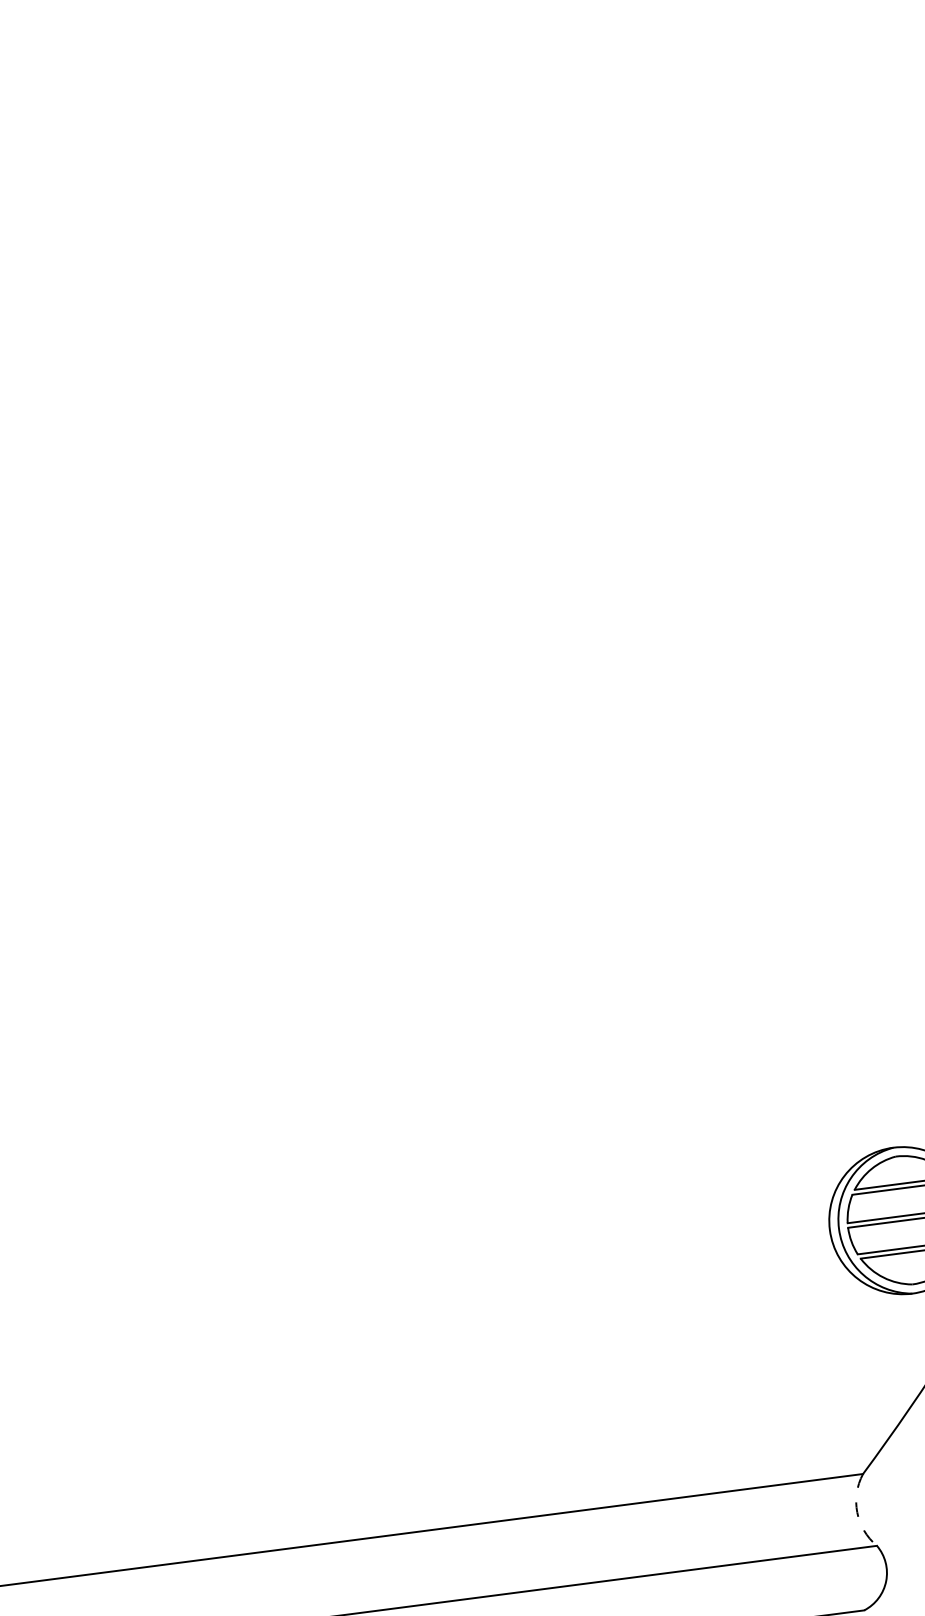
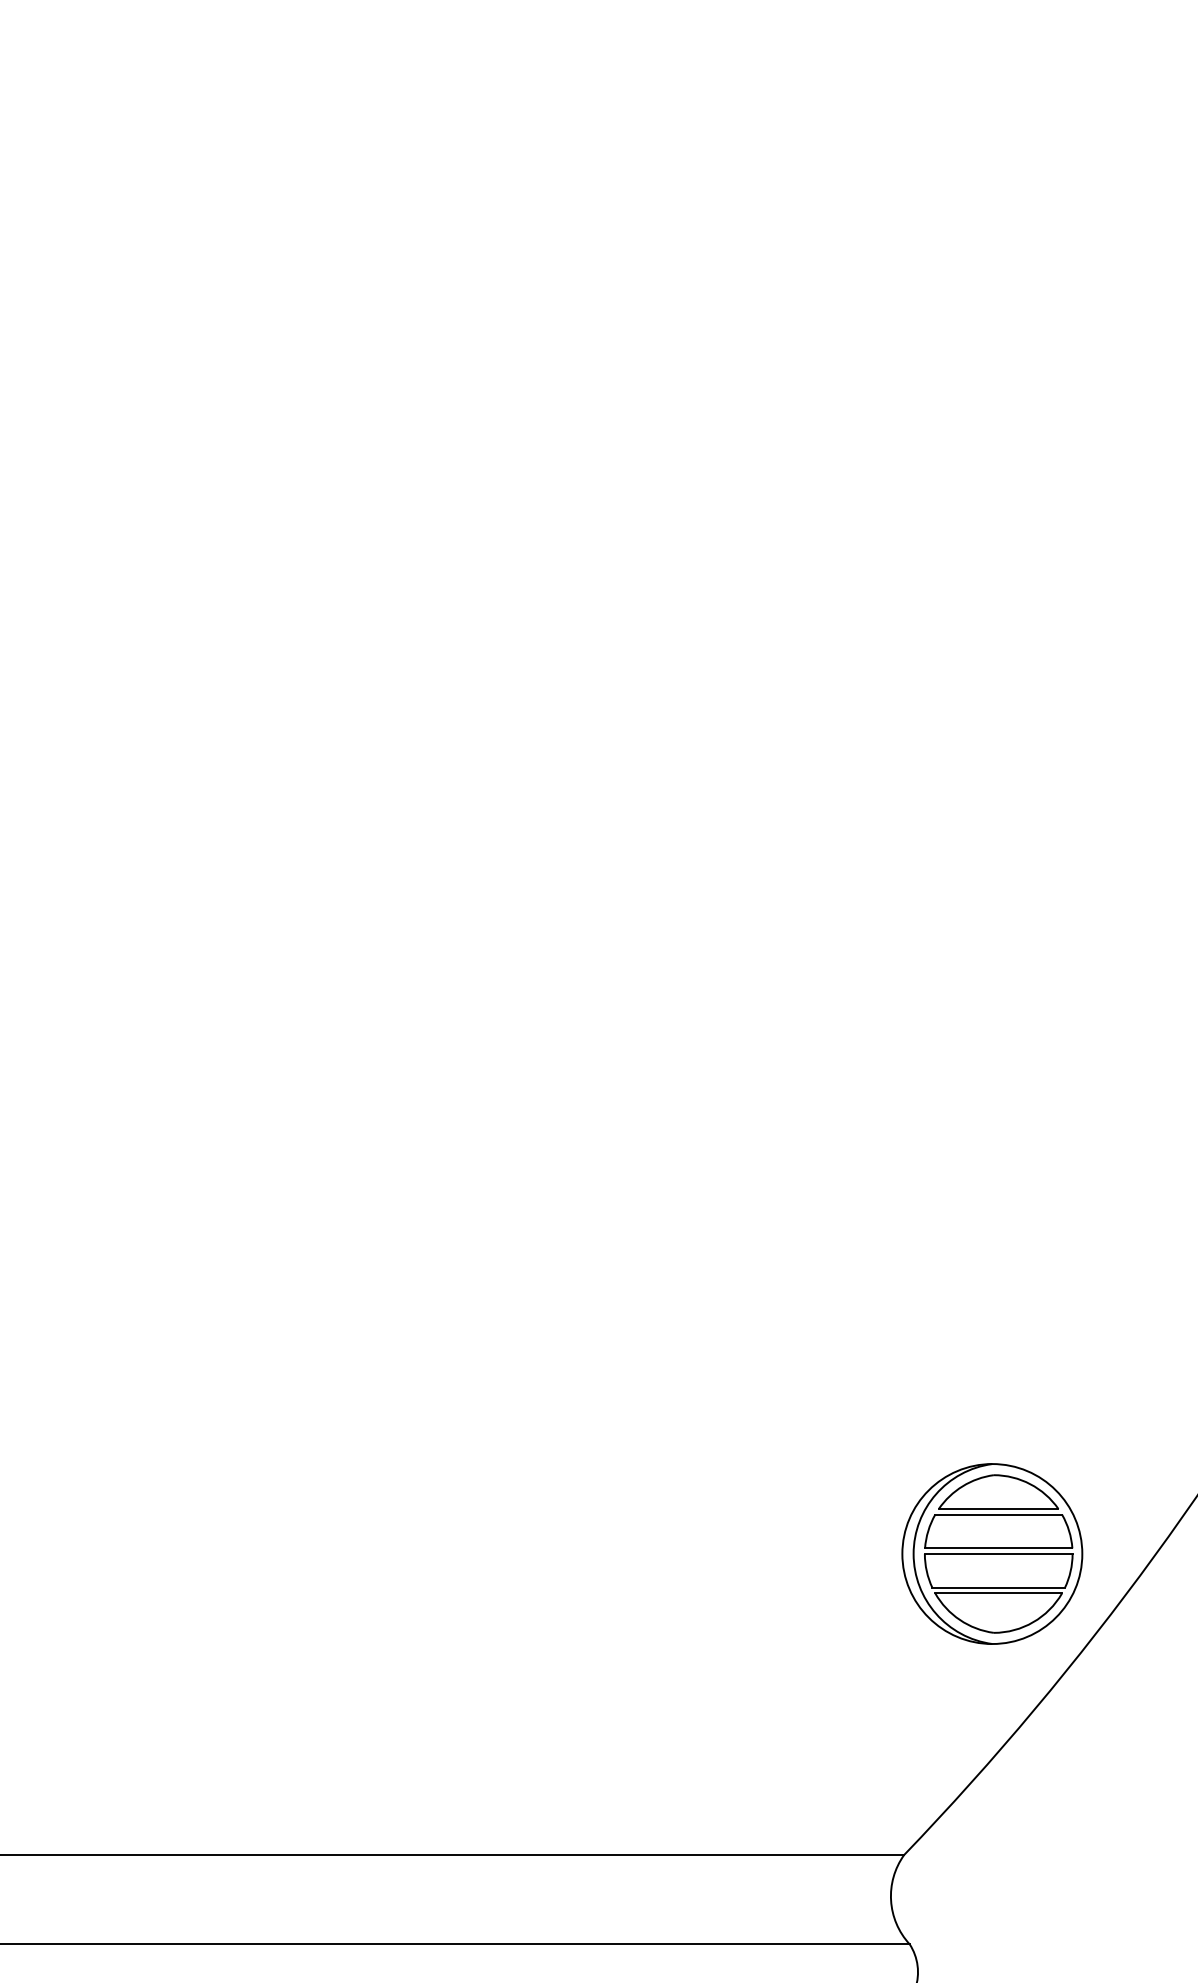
arc: (857, 1512) -> (891, 1900), dashed -> solid

